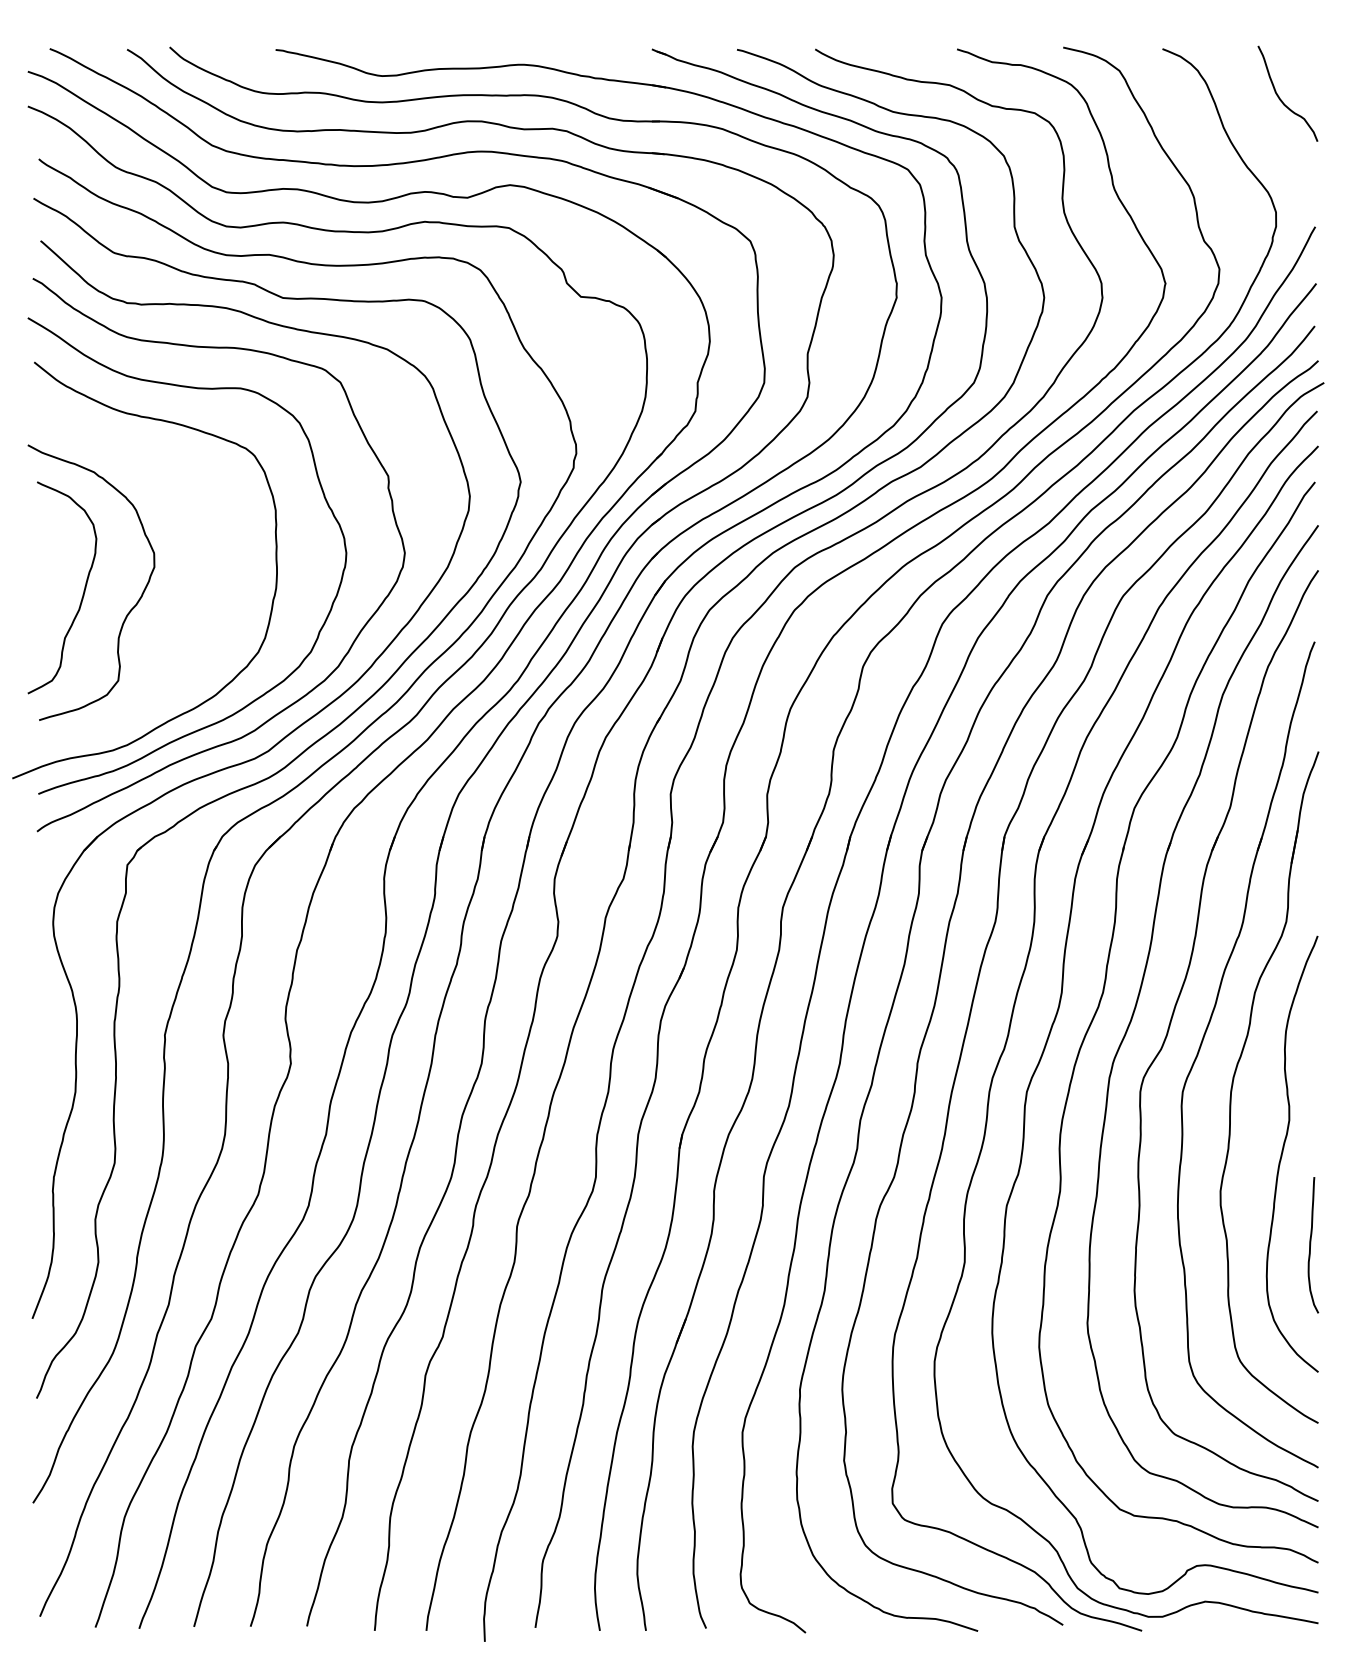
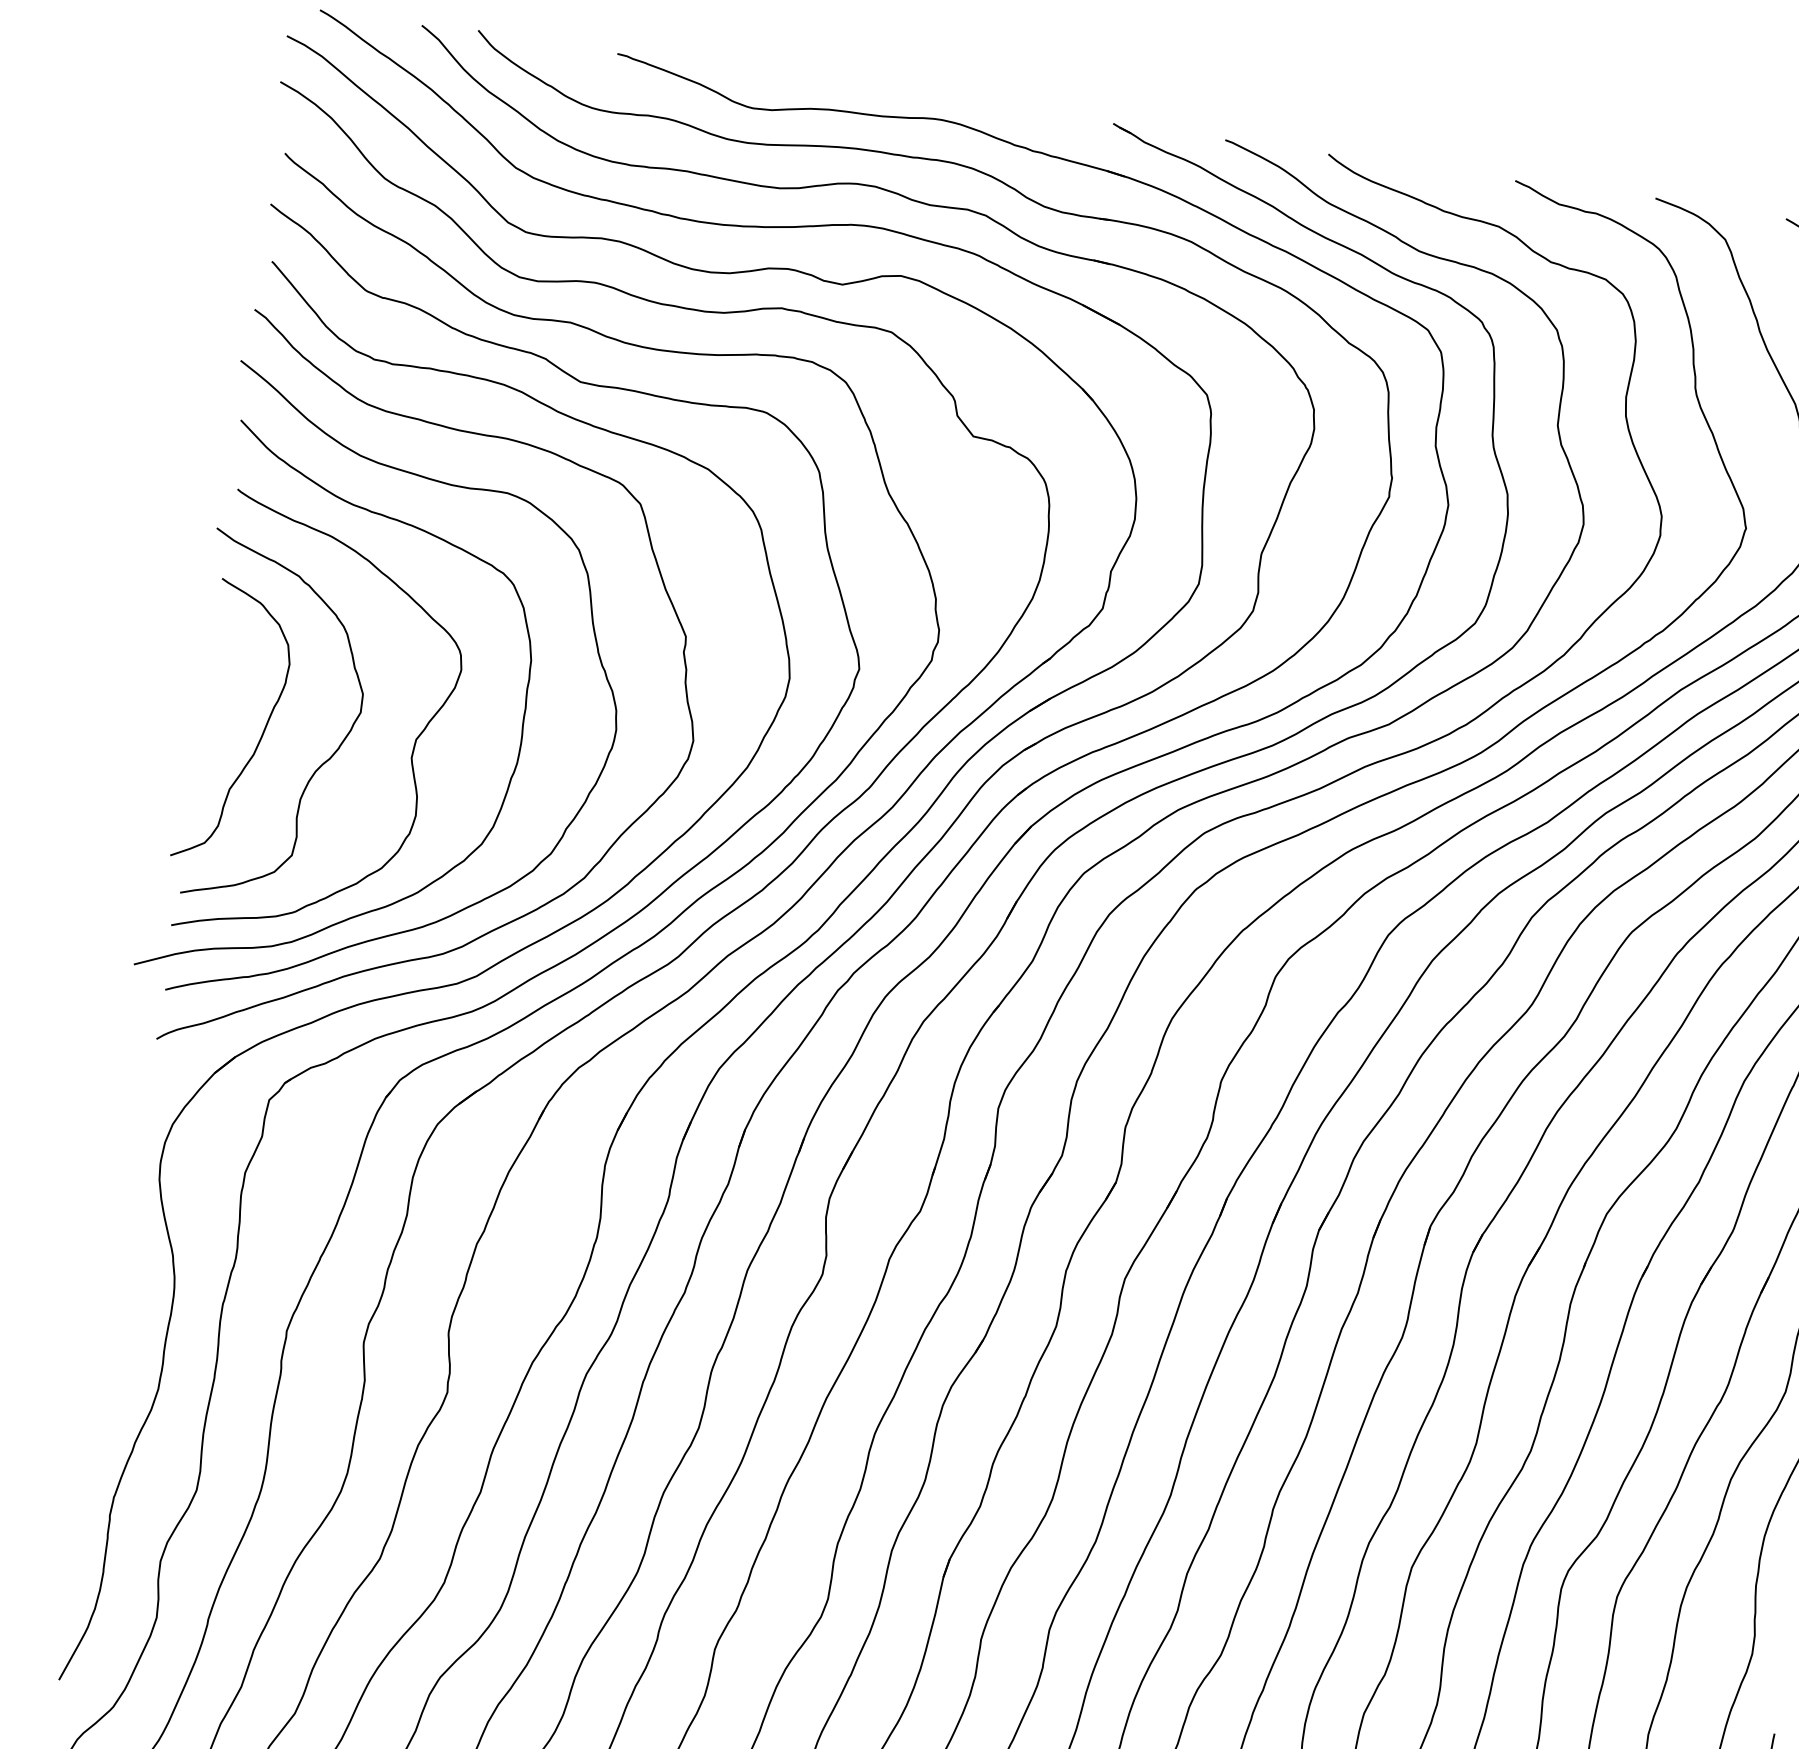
curve: (196, 588) -> (412, 748), added

